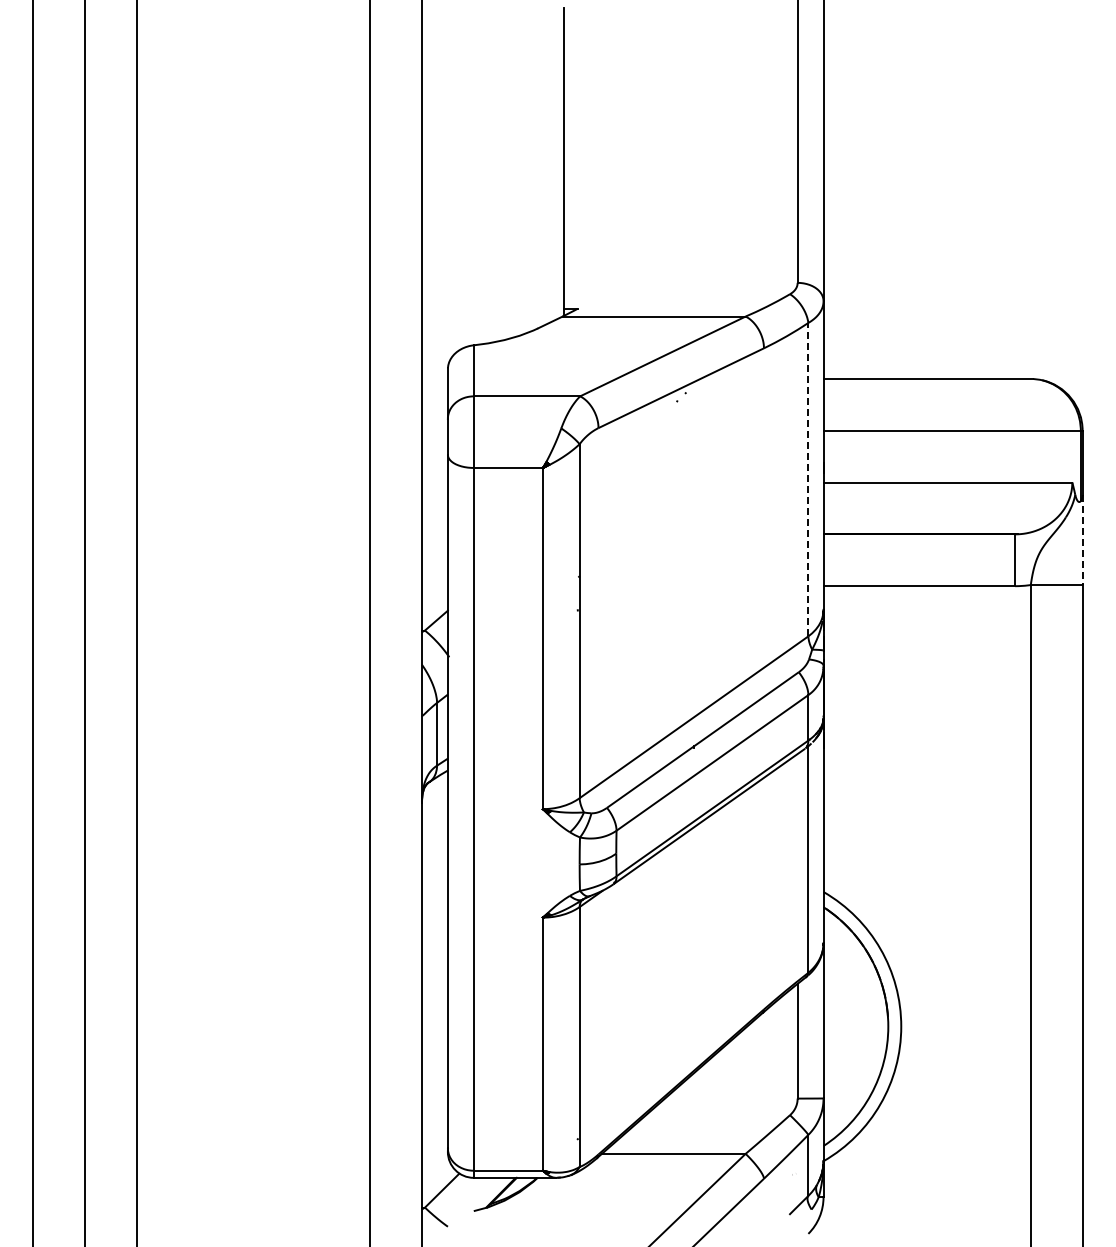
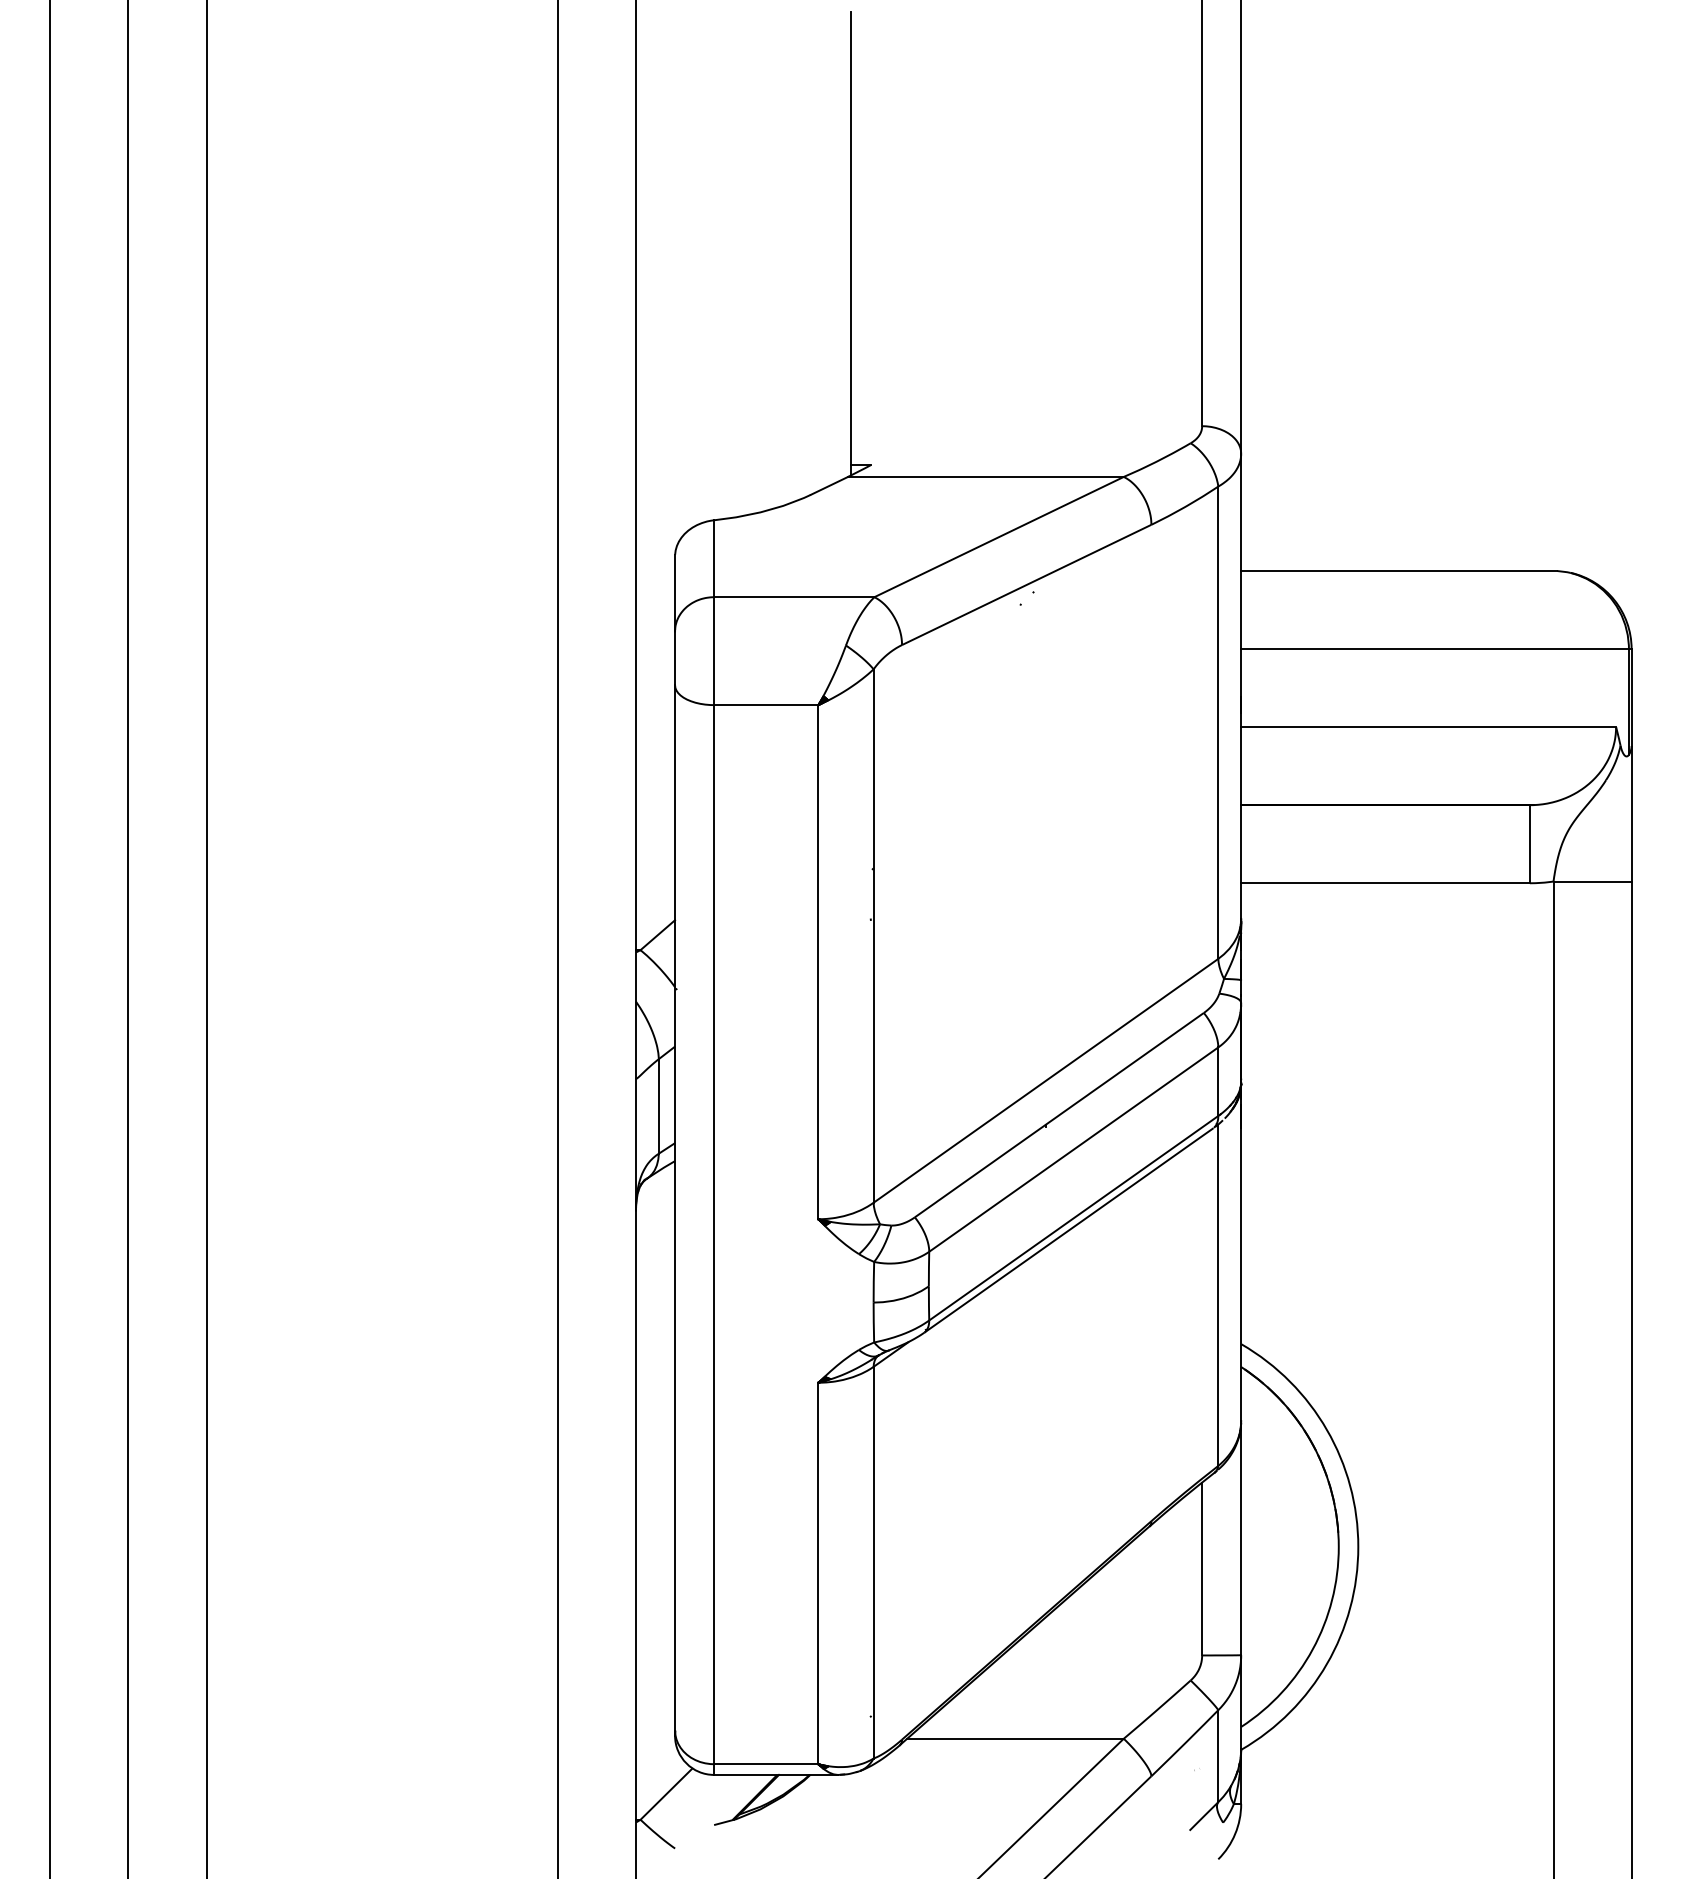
line: (808, 479) -> (1218, 722), dashed -> solid
line: (1082, 540) -> (1631, 814), dashed -> solid

